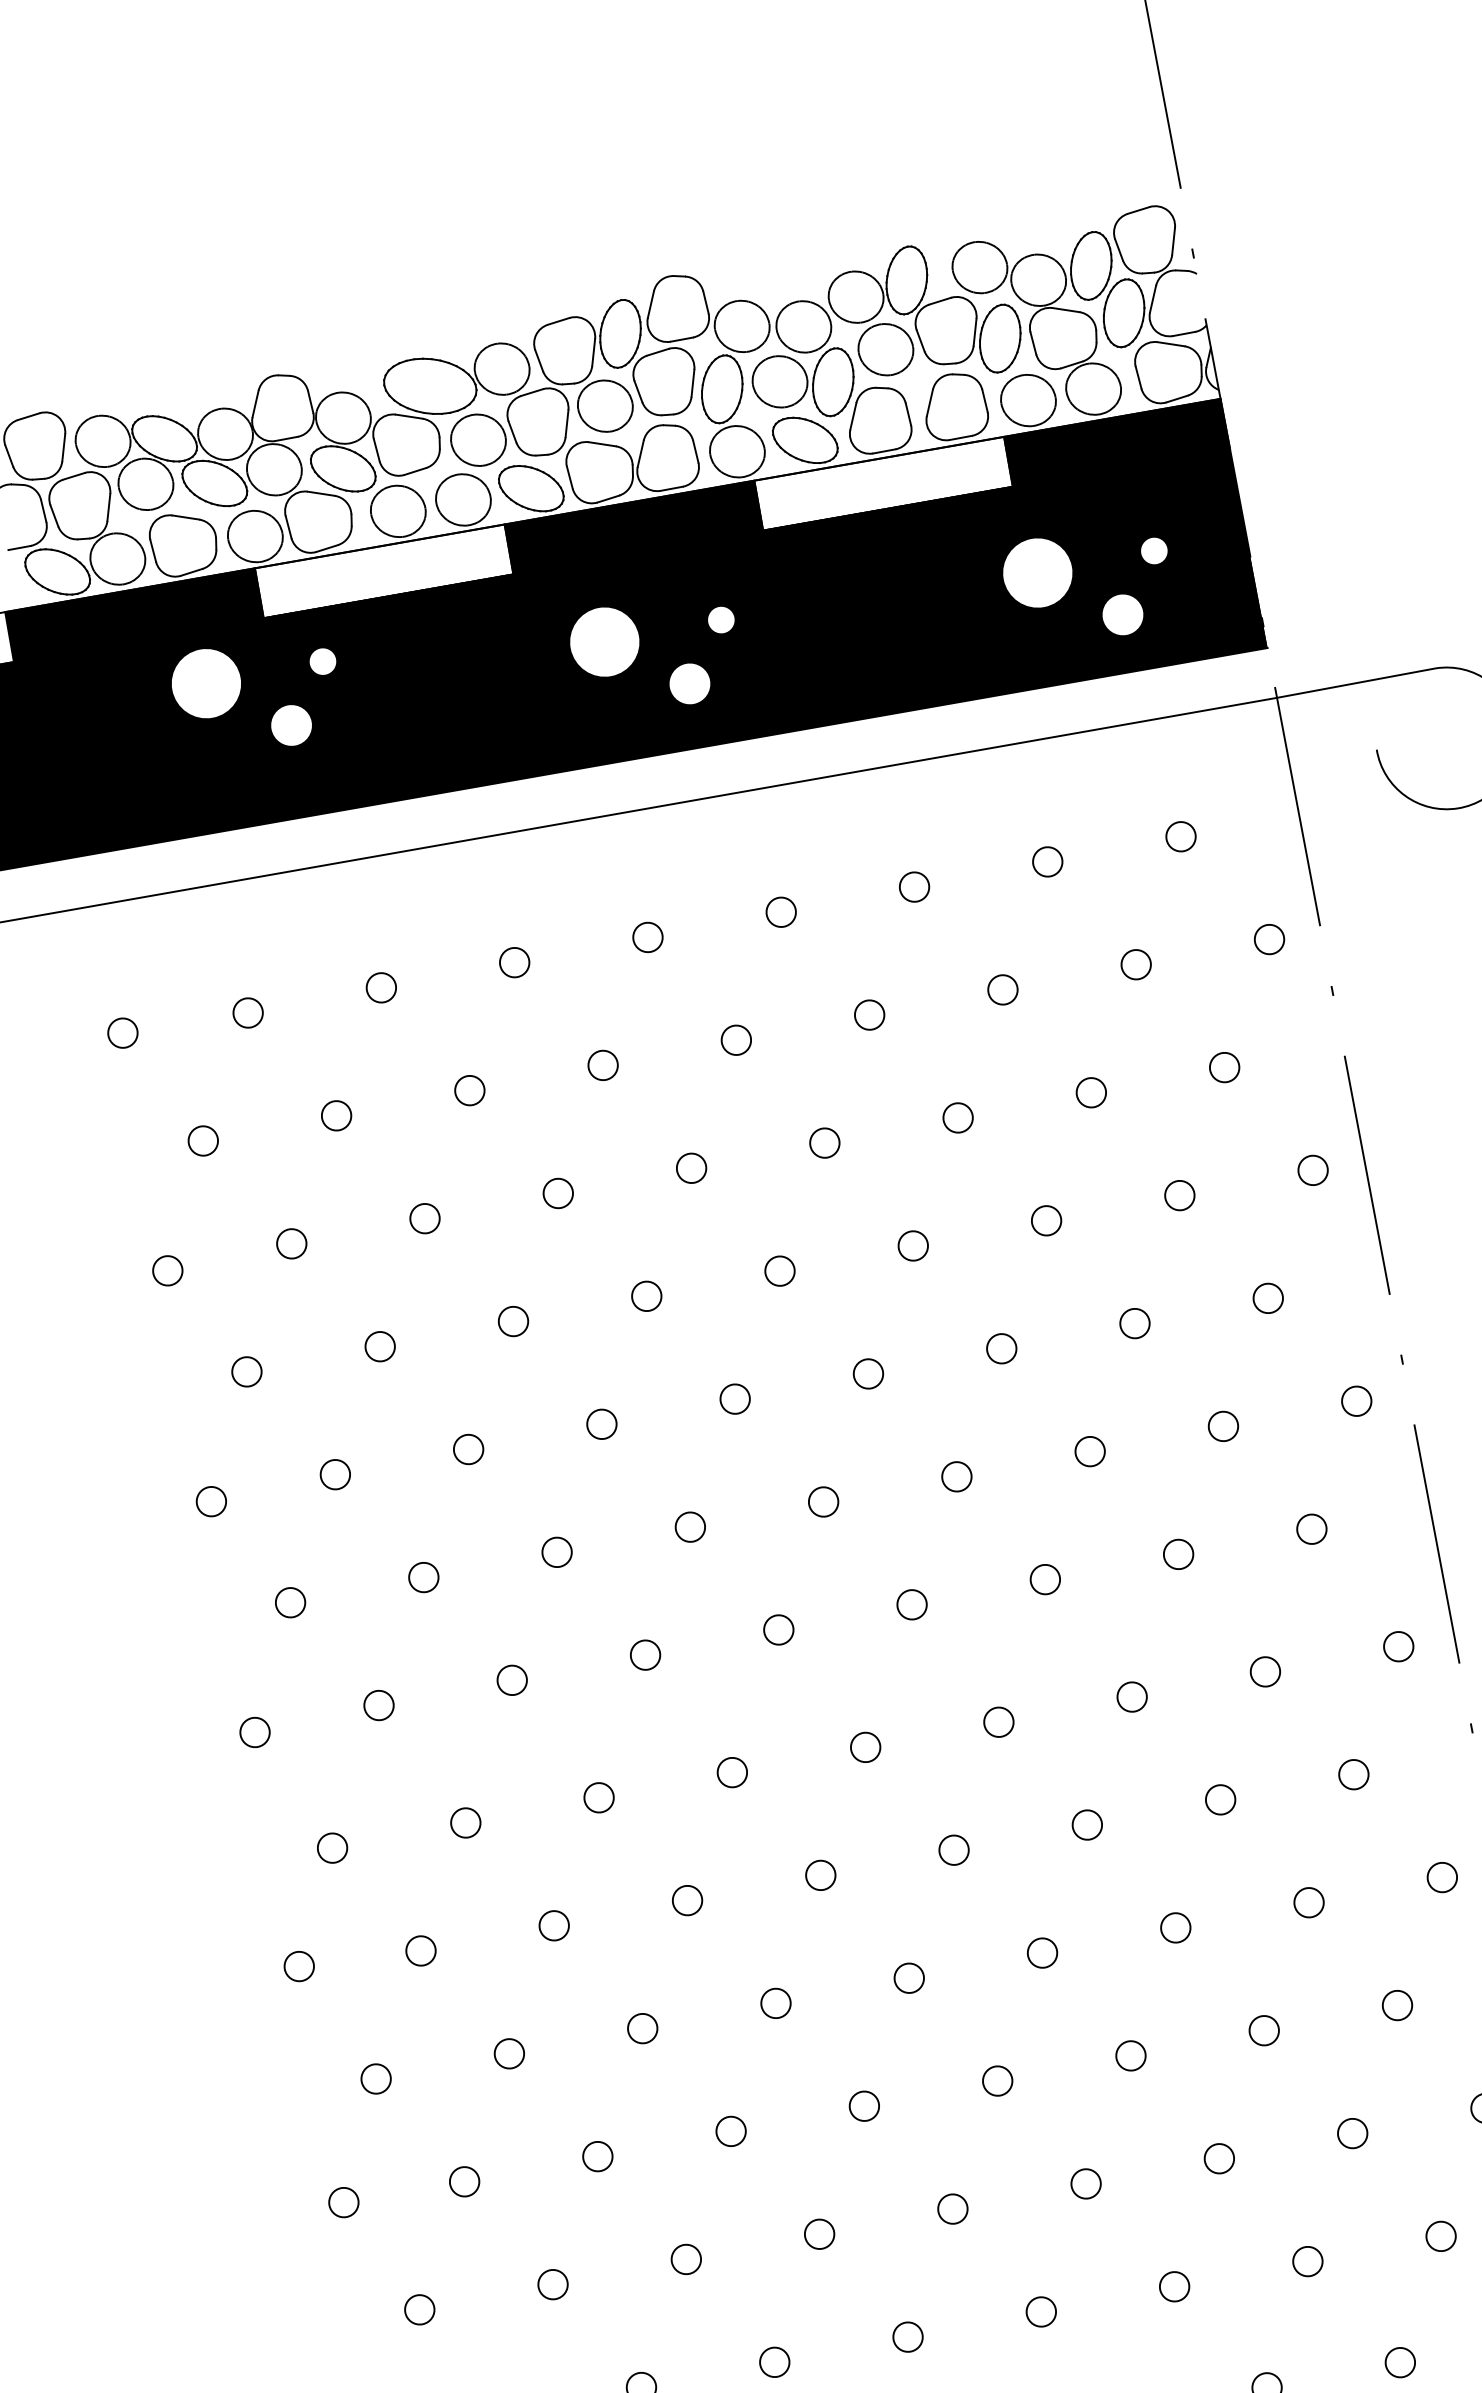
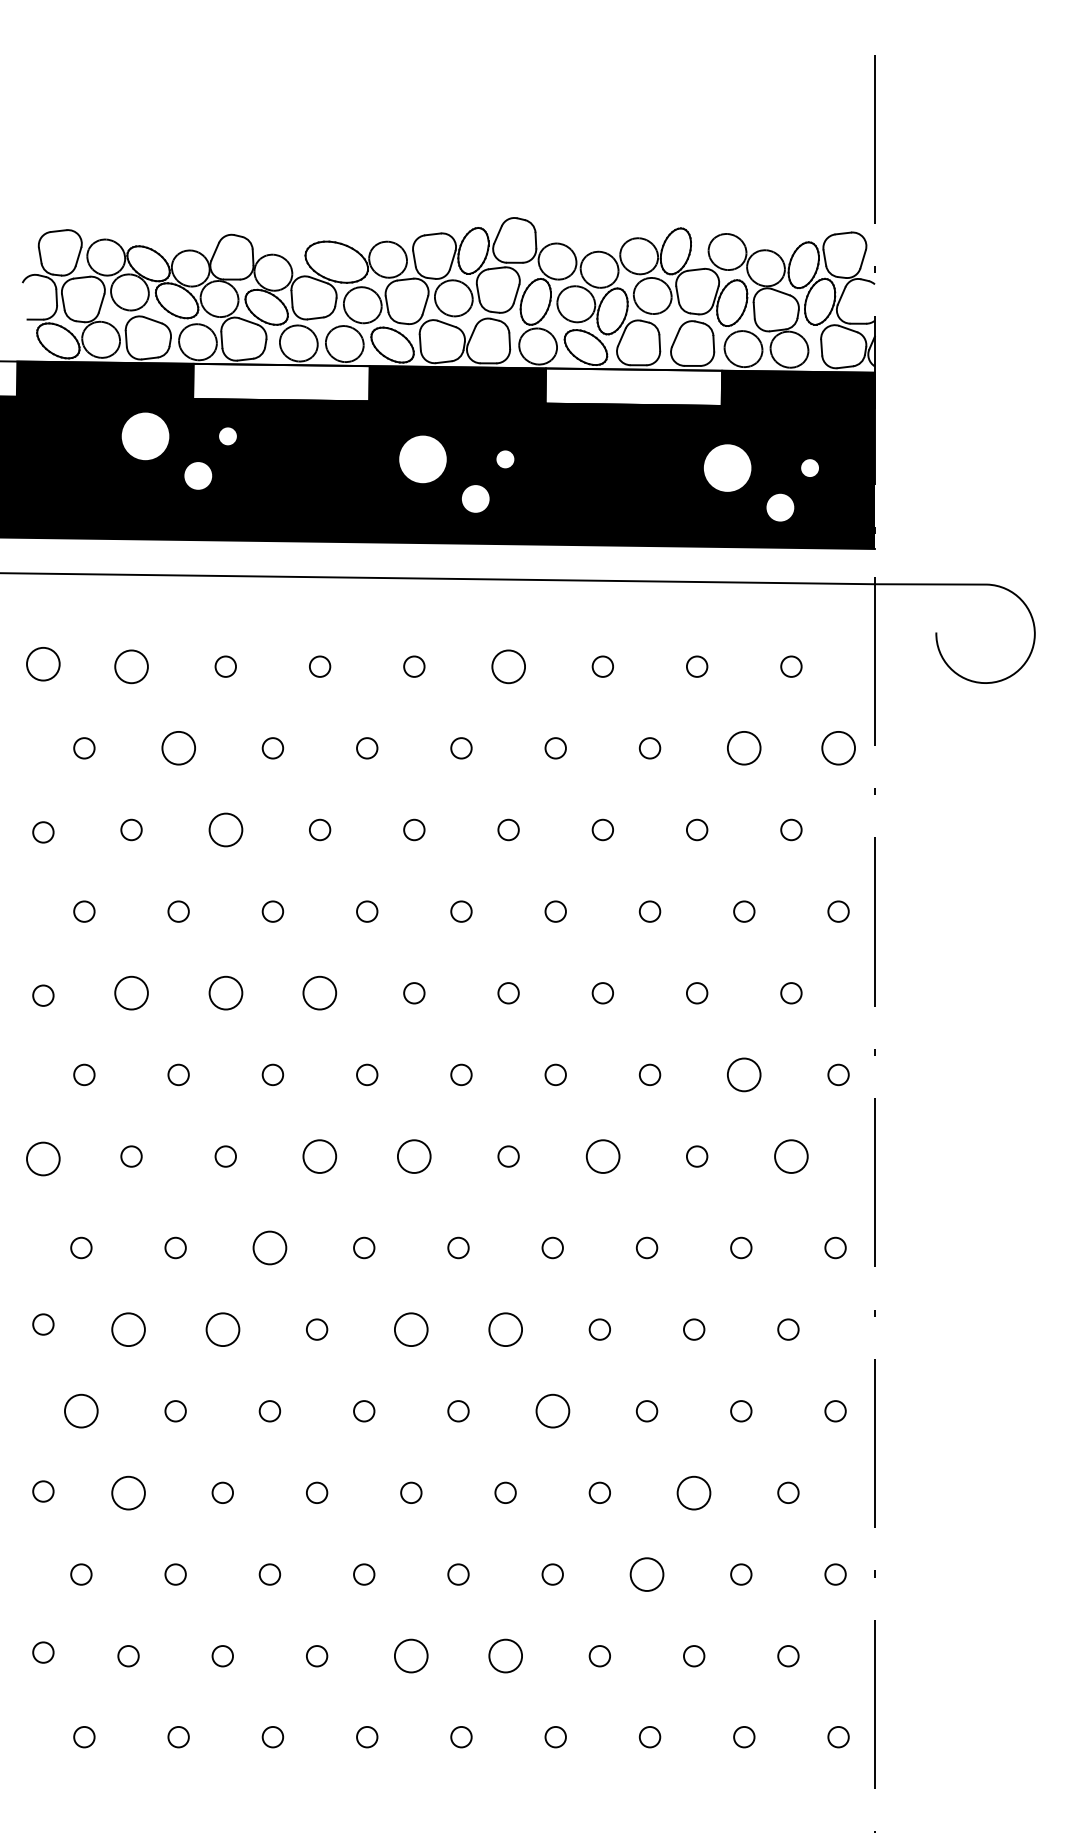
circle: (780, 912) -> (508, 666), size x1.6
circle: (1269, 939) -> (838, 748), size x1.6
circle: (1136, 964) -> (744, 748), size x1.6
circle: (248, 1012) -> (131, 666), size x1.6
circle: (123, 1033) -> (43, 664), size x1.6
circle: (336, 1116) -> (178, 748), size x1.6
circle: (424, 1218) -> (225, 829), size x1.6
circle: (602, 1424) -> (320, 993), size x1.6
circle: (1223, 1425) -> (744, 1074), size x1.6
circle: (468, 1449) -> (225, 993), size x1.6
circle: (335, 1475) -> (131, 993), size x1.6
circle: (1311, 1529) -> (791, 1156), size x1.6
circle: (1044, 1579) -> (602, 1156), size x1.6
circle: (778, 1629) -> (414, 1156), size x1.6
circle: (646, 1654) -> (320, 1156), size x1.6
circle: (255, 1731) -> (43, 1158), size x1.6
circle: (598, 1797) -> (269, 1247), size x1.6
circle: (953, 1850) -> (505, 1329), size x1.6
circle: (820, 1875) -> (411, 1329), size x1.6
circle: (553, 1925) -> (222, 1329), size x1.6
circle: (420, 1950) -> (128, 1329), size x1.6
circle: (1042, 1953) -> (552, 1411), size x1.6
circle: (1264, 2030) -> (694, 1492), size x1.6
circle: (376, 2079) -> (81, 1411), size x1.6
circle: (1218, 2158) -> (646, 1574), size x1.6
circle: (464, 2181) -> (128, 1492), size x1.6
circle: (1041, 2312) -> (505, 1656), size x1.6
circle: (908, 2337) -> (411, 1656), size x1.6

